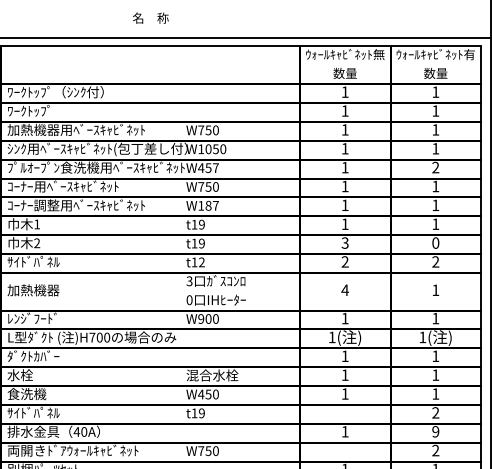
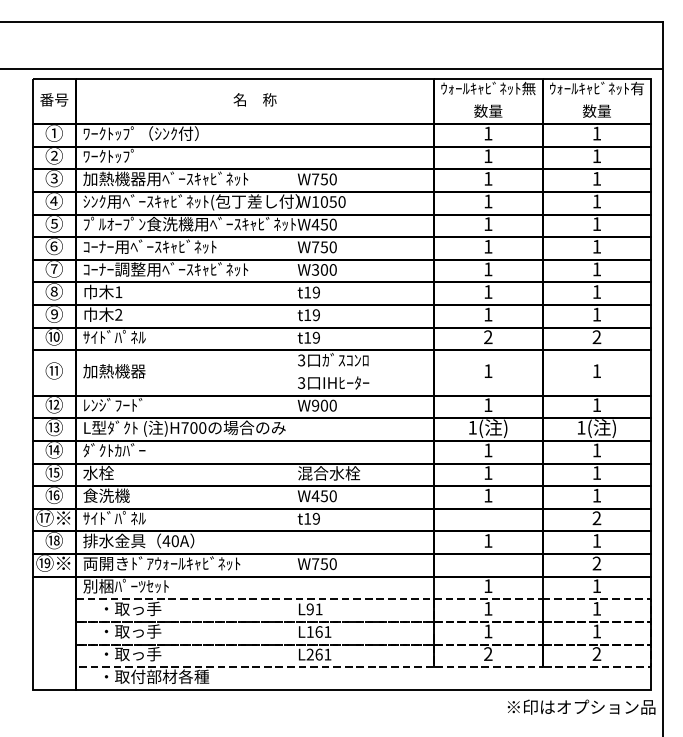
text: (150, 17) -> (254, 99), moved
text: (215, 167) -> (332, 224), W457 -> W450
text: (435, 167) -> (596, 223), 2 -> 1
text: (208, 205) -> (324, 269), W187 -> W300
text: (345, 242) -> (488, 314), 3 -> 1
text: (435, 242) -> (596, 314), 0 -> 1
text: (201, 262) -> (315, 337), t12 -> t19
text: (344, 289) -> (487, 370), 4 -> 1
text: (189, 299) -> (301, 382), 0 -> 3
text: (435, 431) -> (596, 540), 9 -> 1

